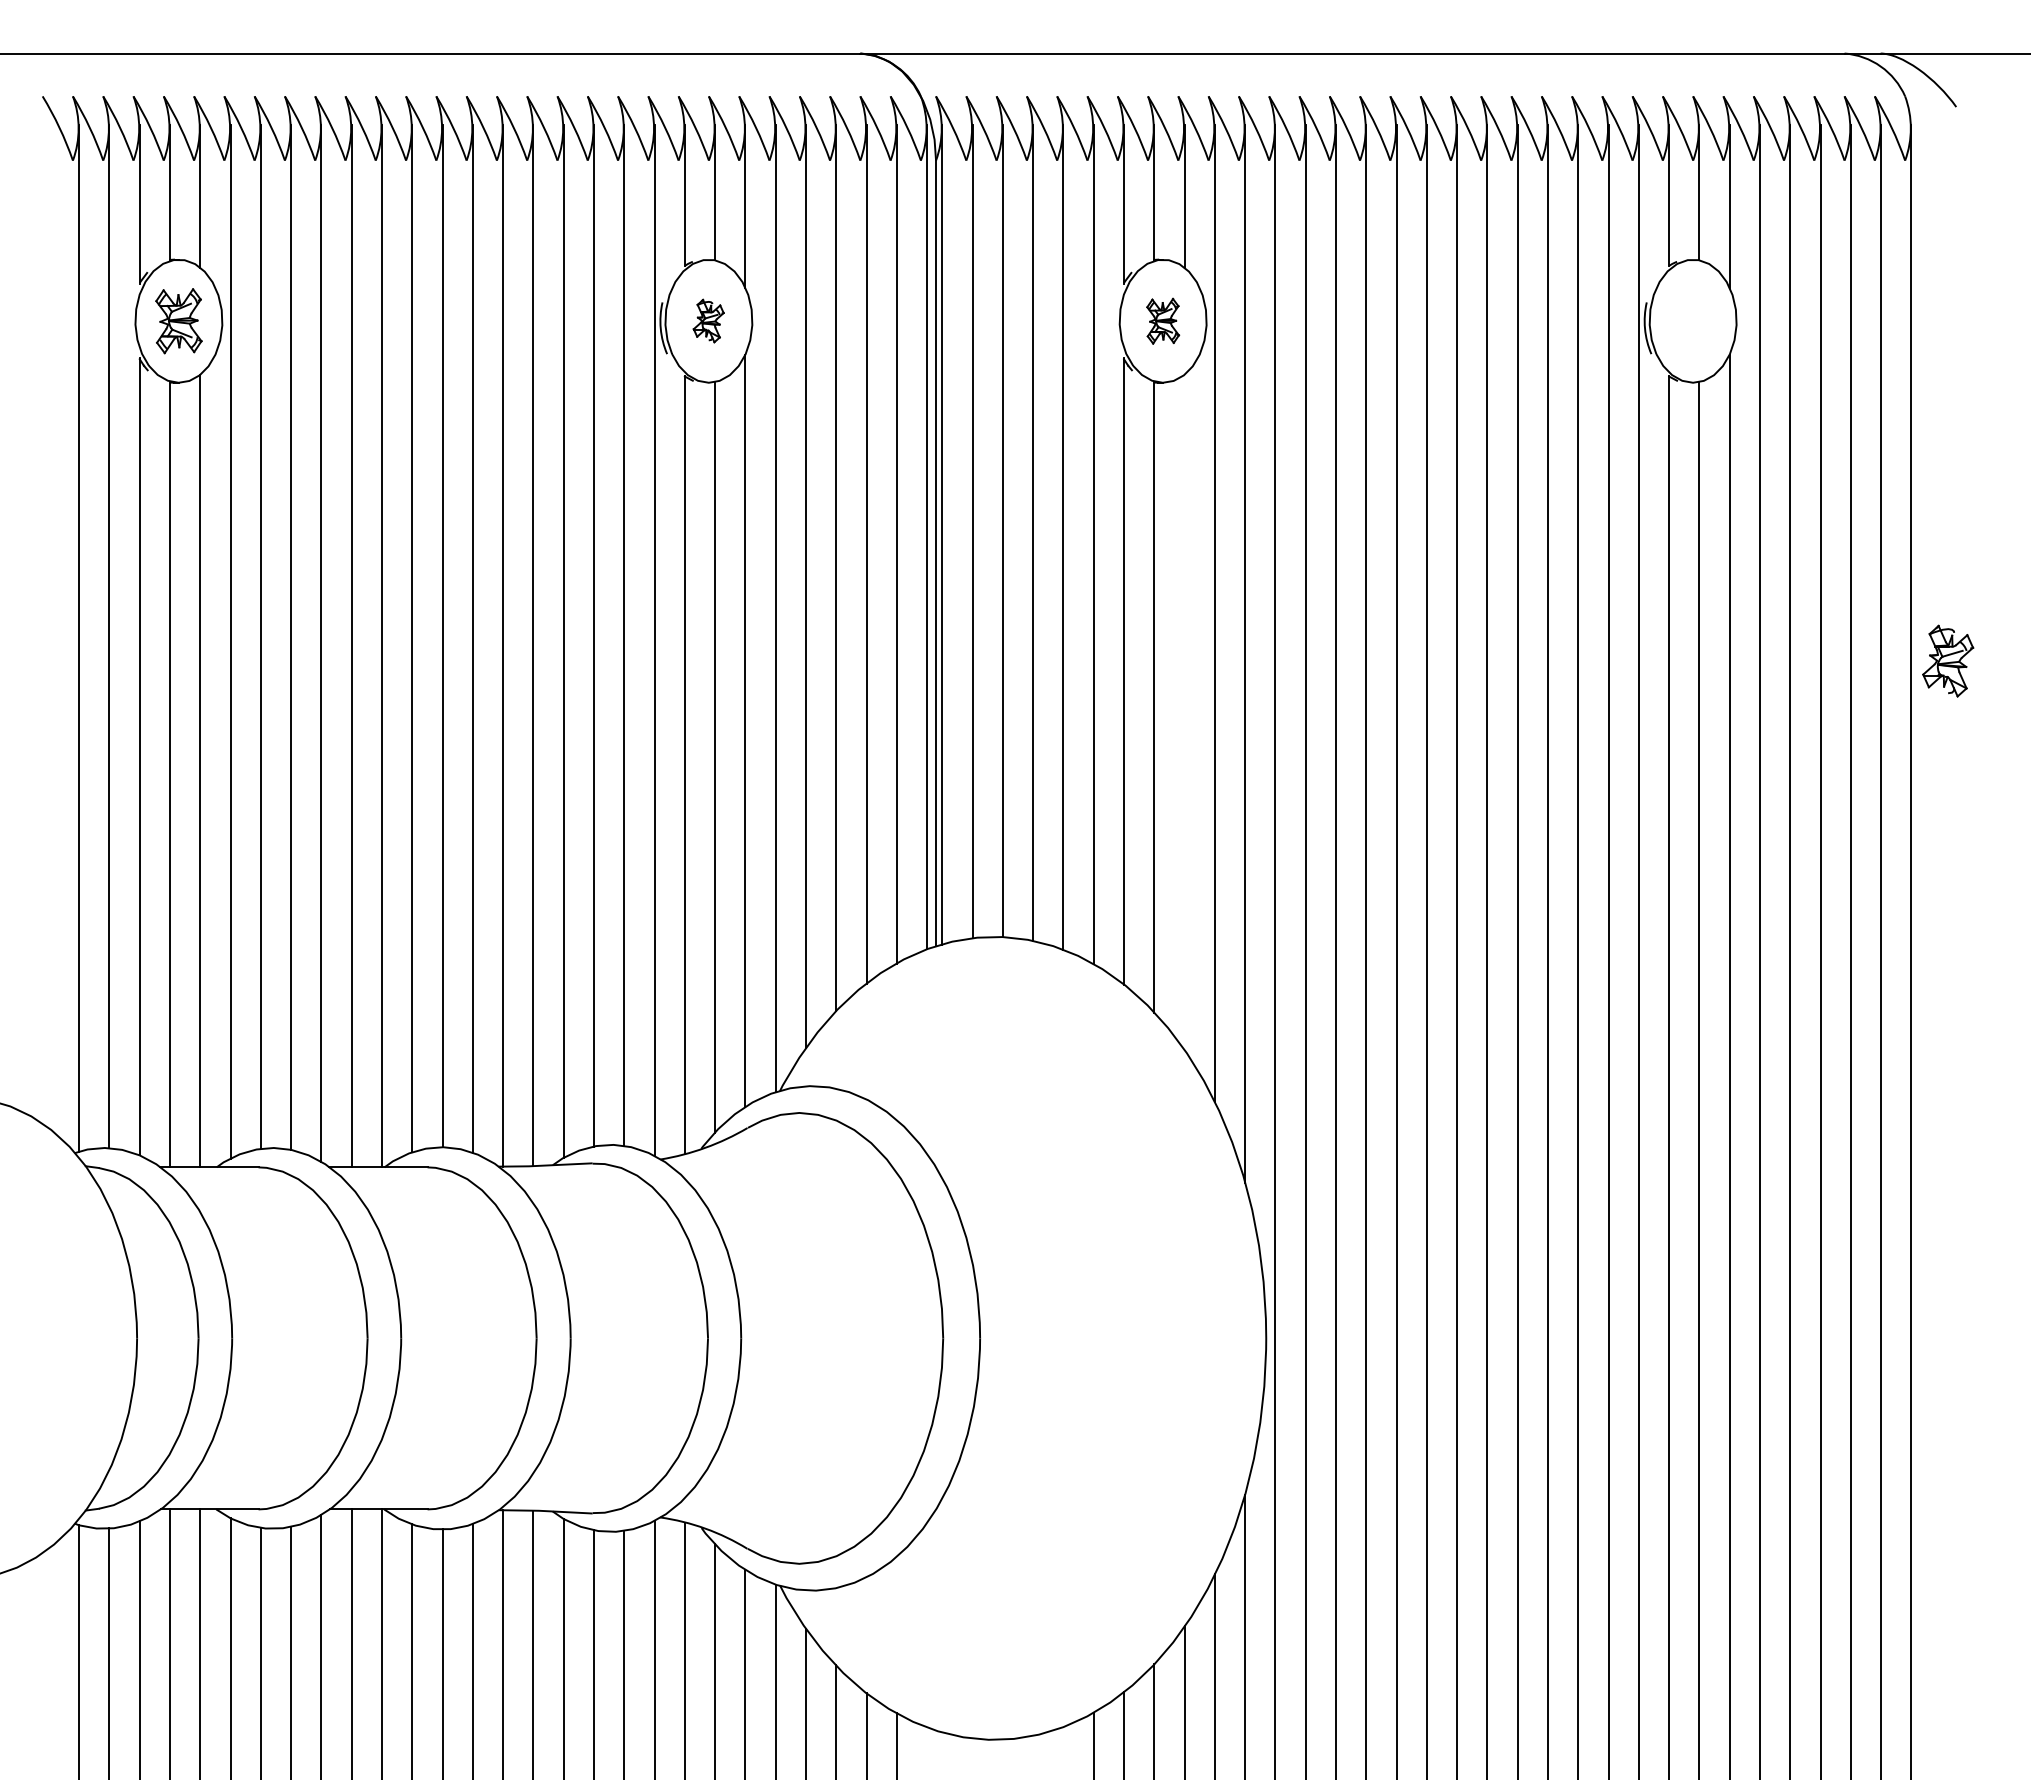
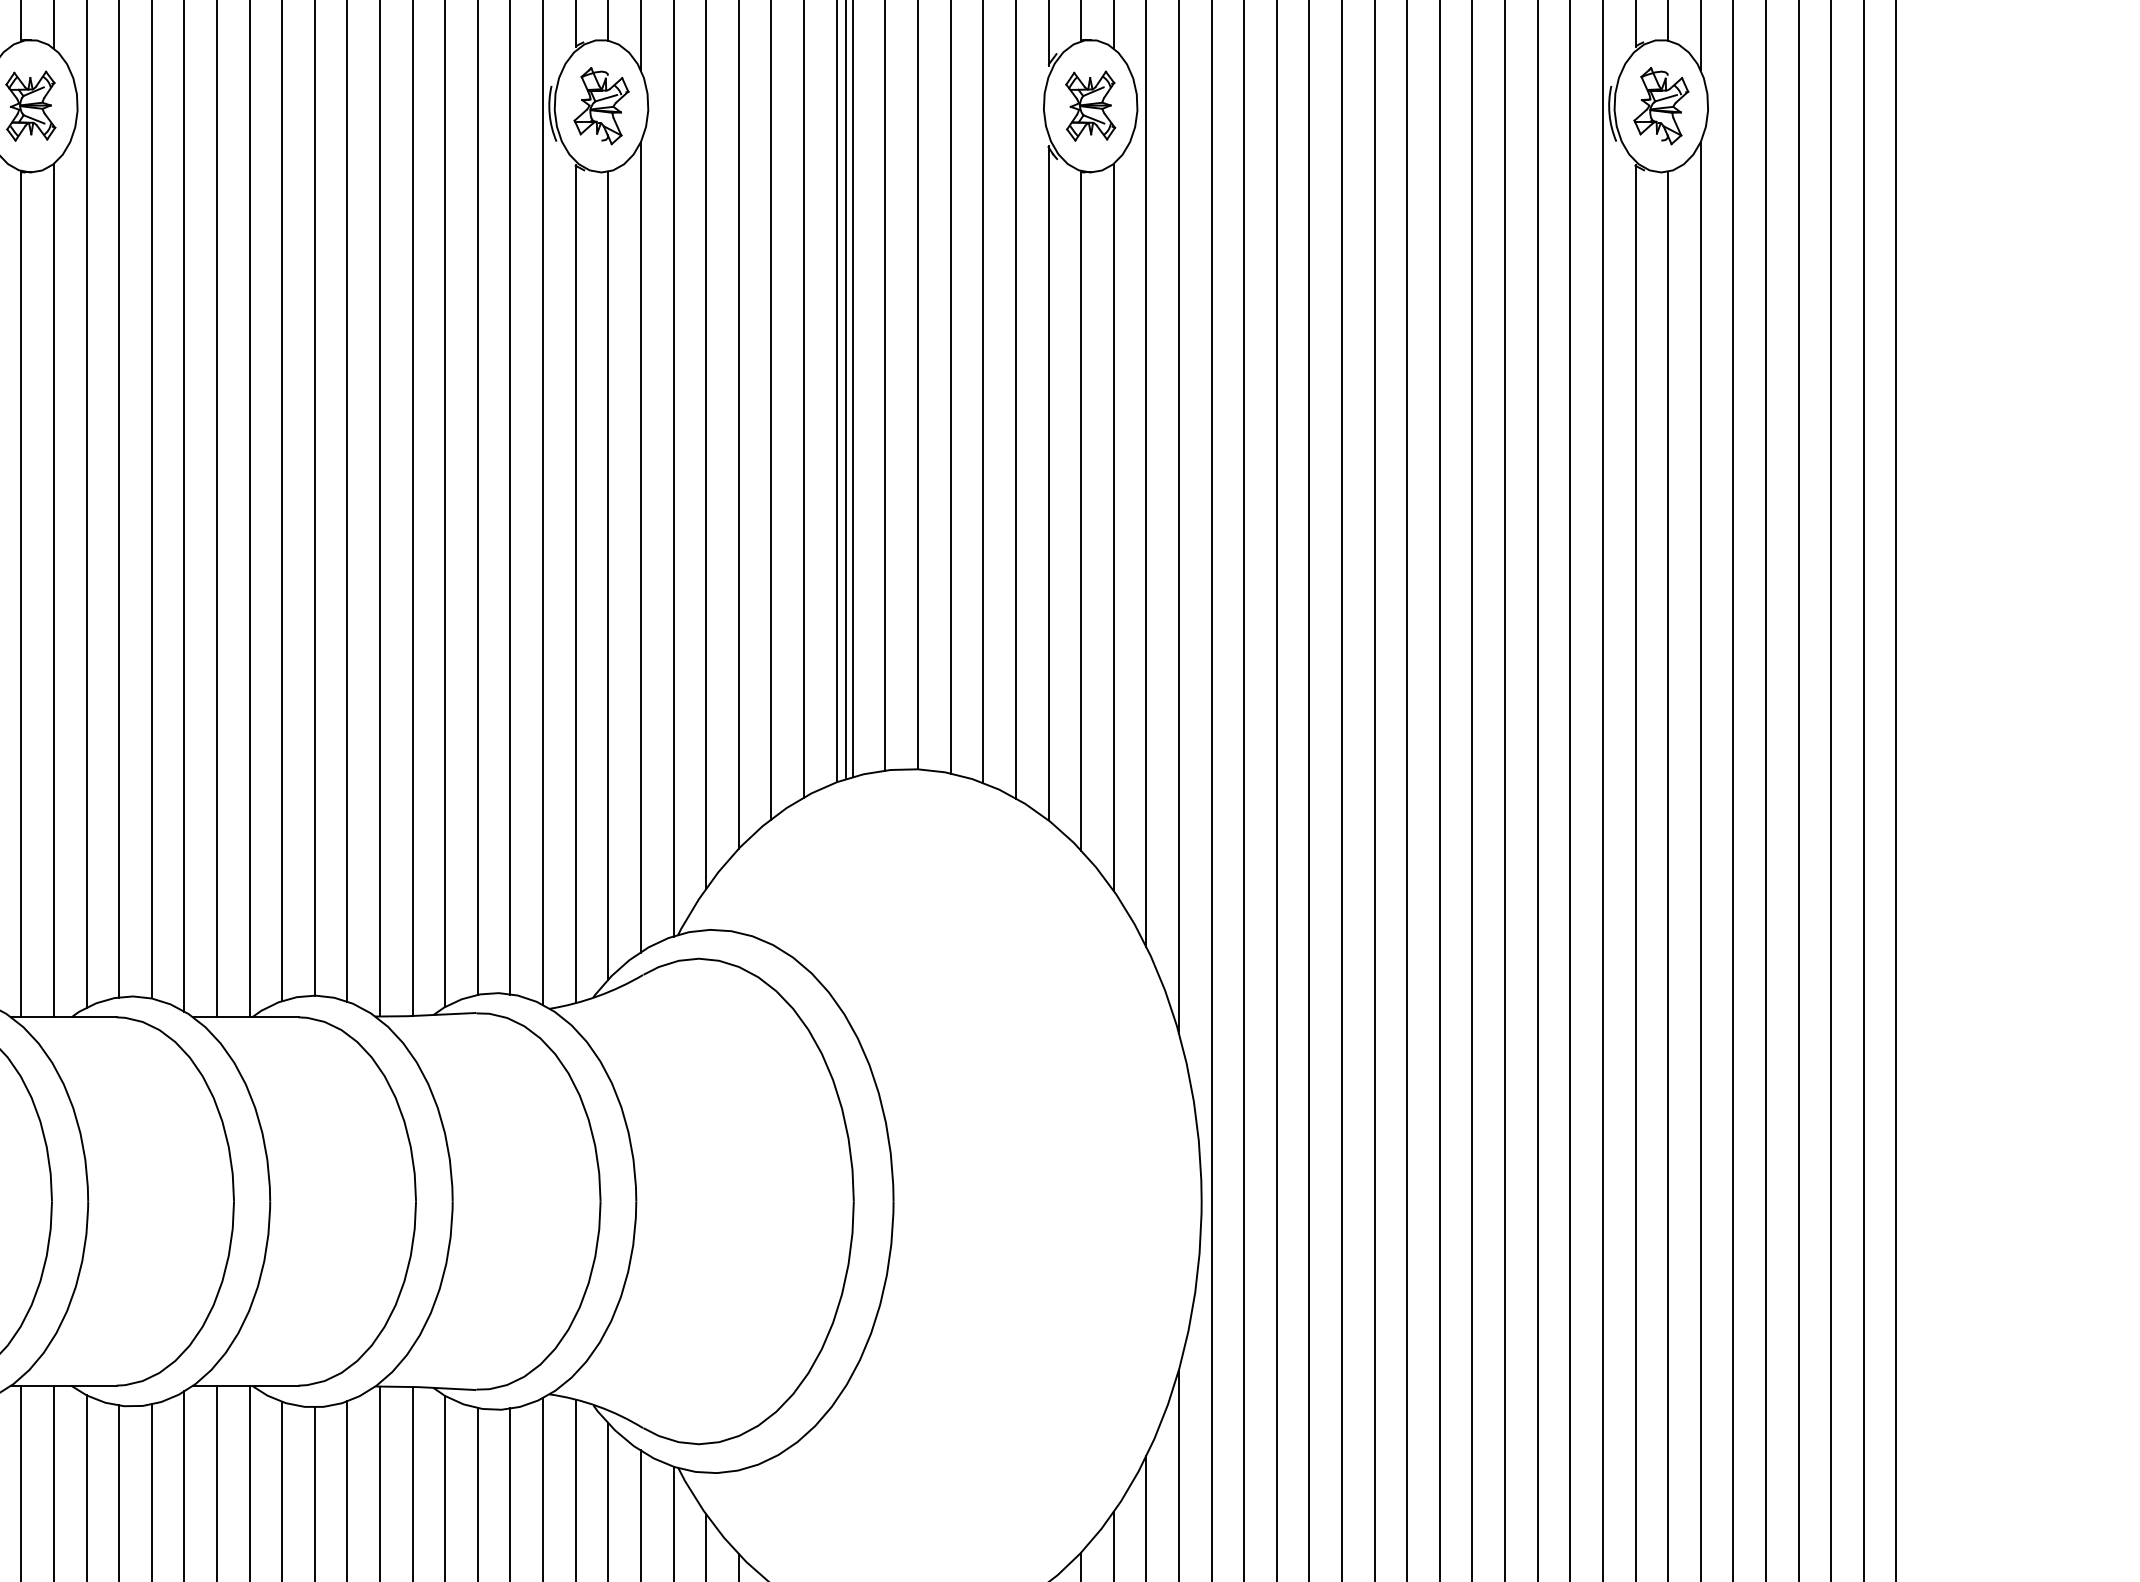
part: (708, 320) -> (601, 105), size x1.67
part: (1162, 321) -> (1089, 106), size x1.43
part: (1948, 660) -> (1661, 105), moved
line: (1184, 712) -> (1113, 527), added

